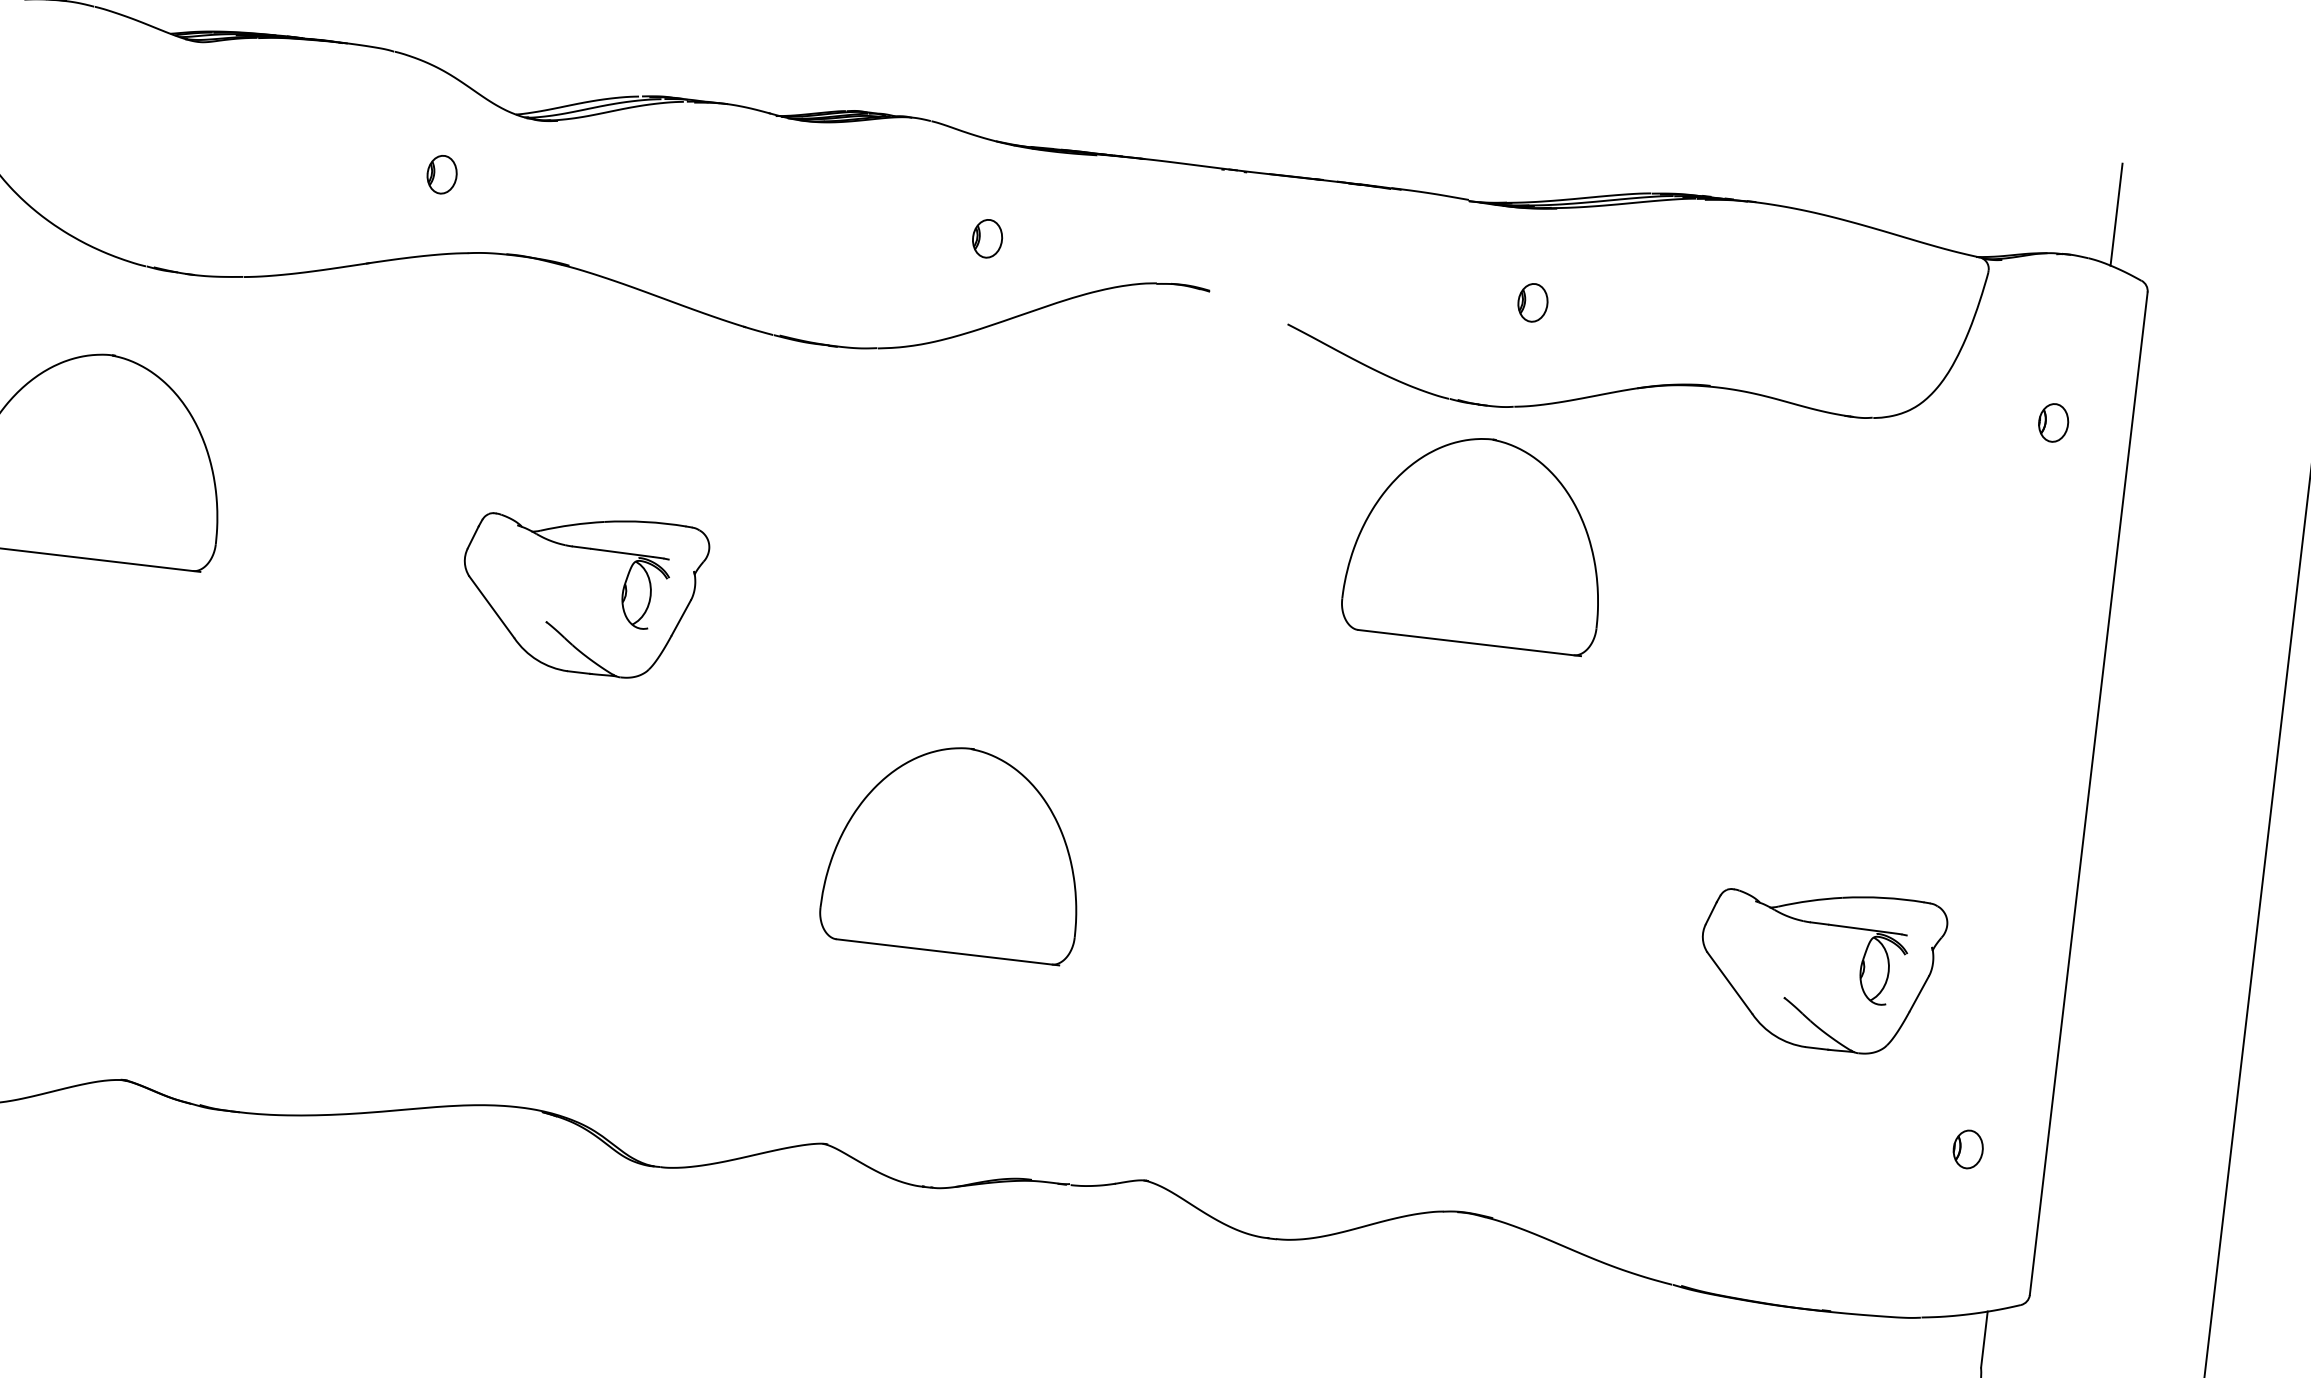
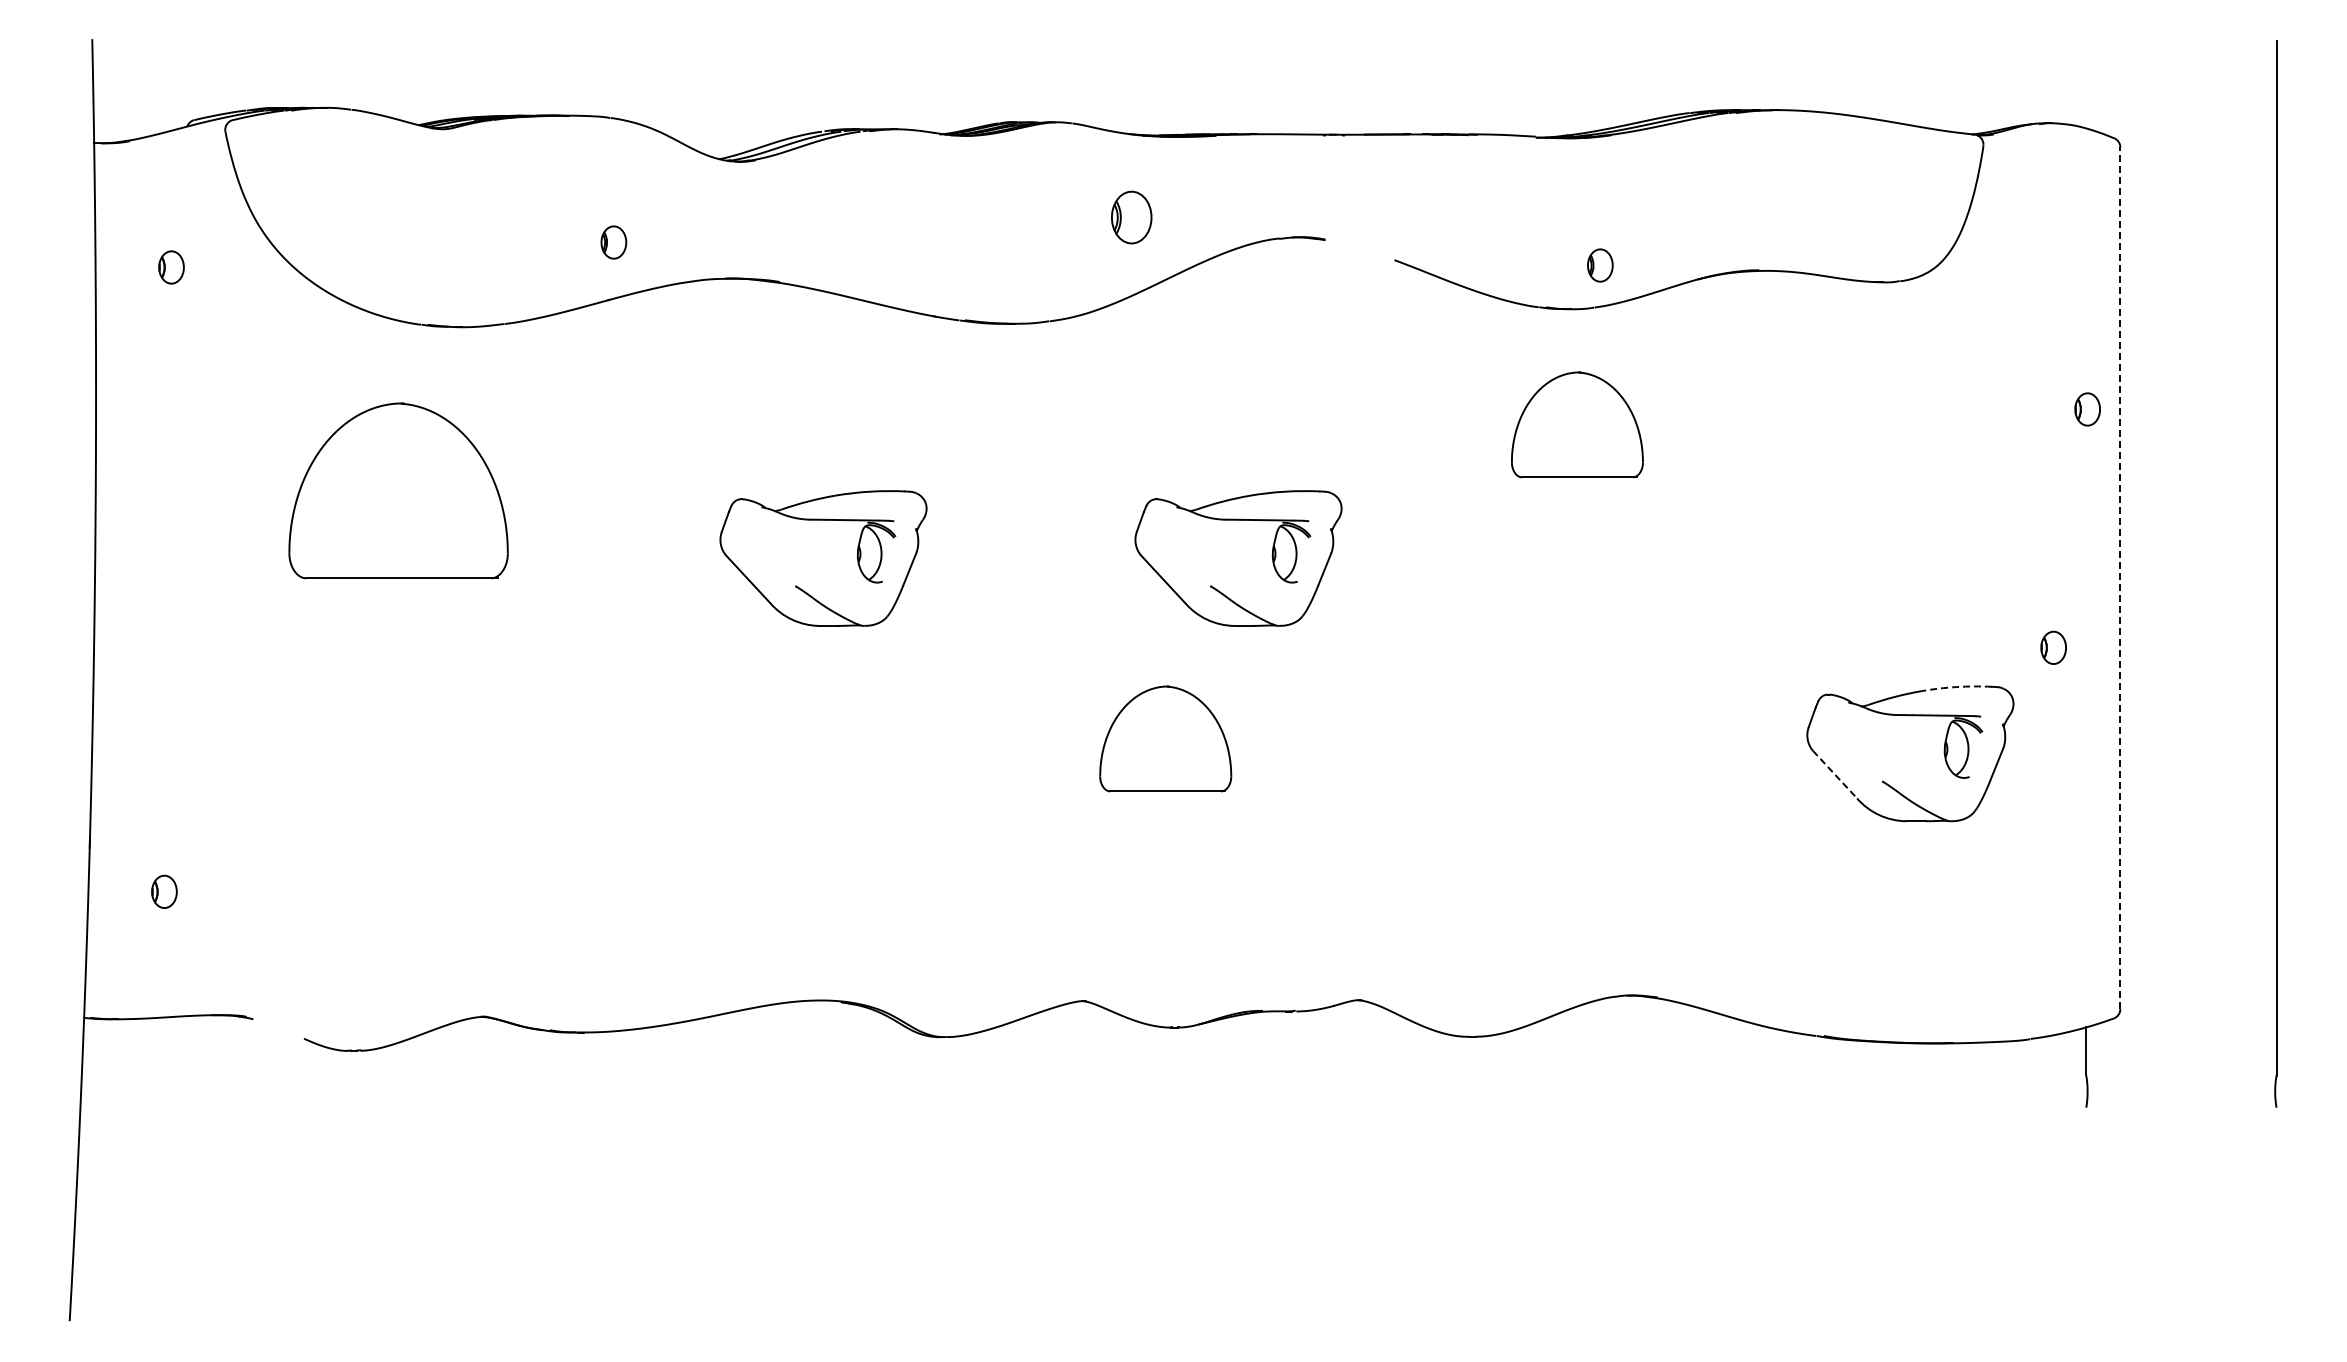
part: (441, 174) -> (613, 242), moved
line: (2116, 214) -> (2086, 84), removed
part: (987, 238) -> (1131, 217), size x1.6
part: (1533, 302) -> (1600, 265), moved
part: (2053, 422) -> (2087, 409), moved
part: (1478, 540) -> (1577, 424), size x0.6
part: (1065, 650) -> (1238, 558), added
line: (2088, 793) -> (2120, 578), solid -> dashed
part: (955, 849) -> (1165, 738), size x0.6
arc: (1883, 898) -> (1956, 687), solid -> dashed
line: (1730, 983) -> (1835, 774), solid -> dashed
part: (1968, 1149) -> (2053, 647), moved

